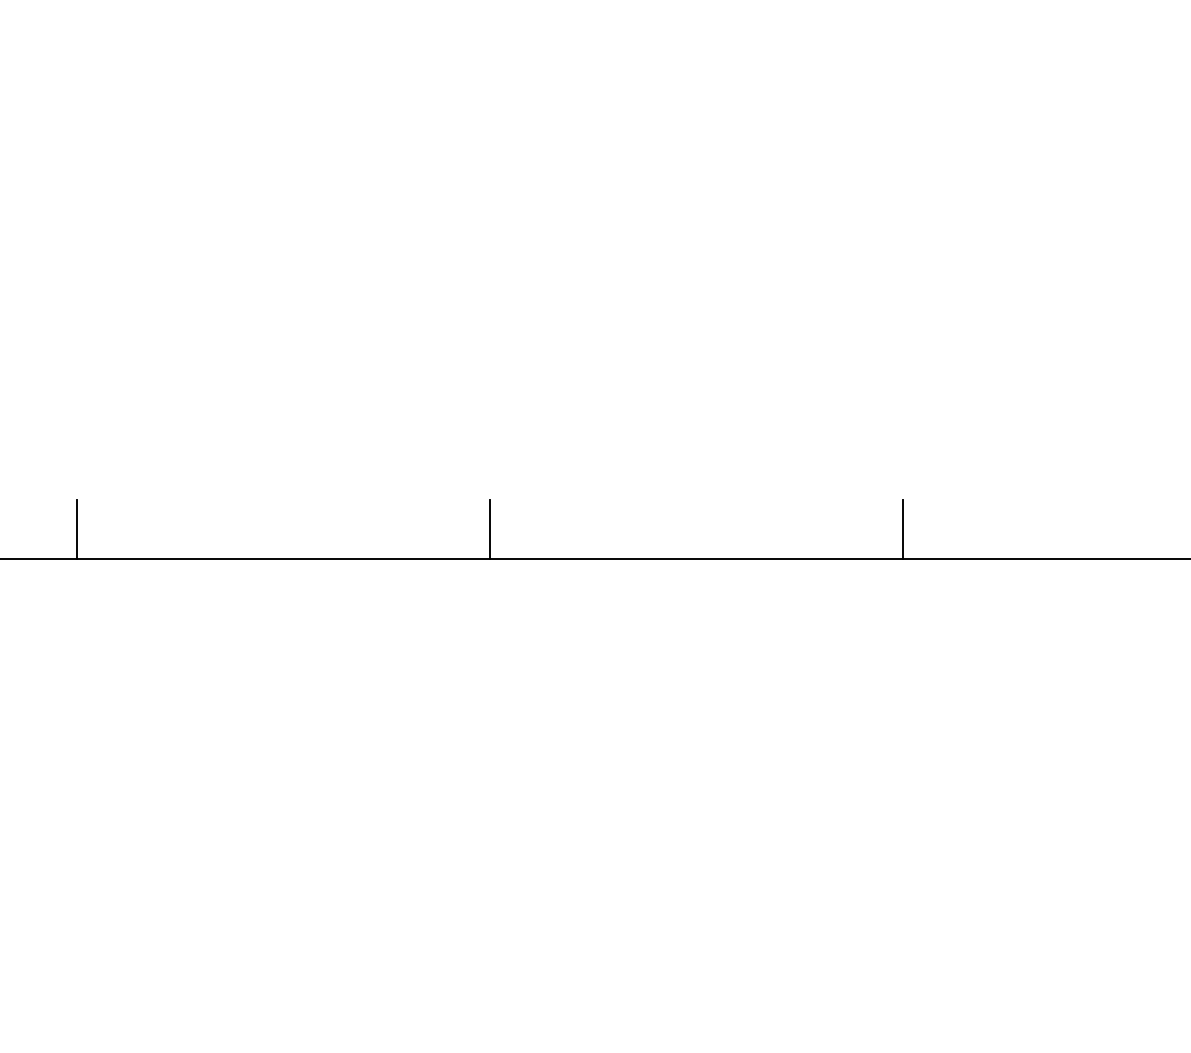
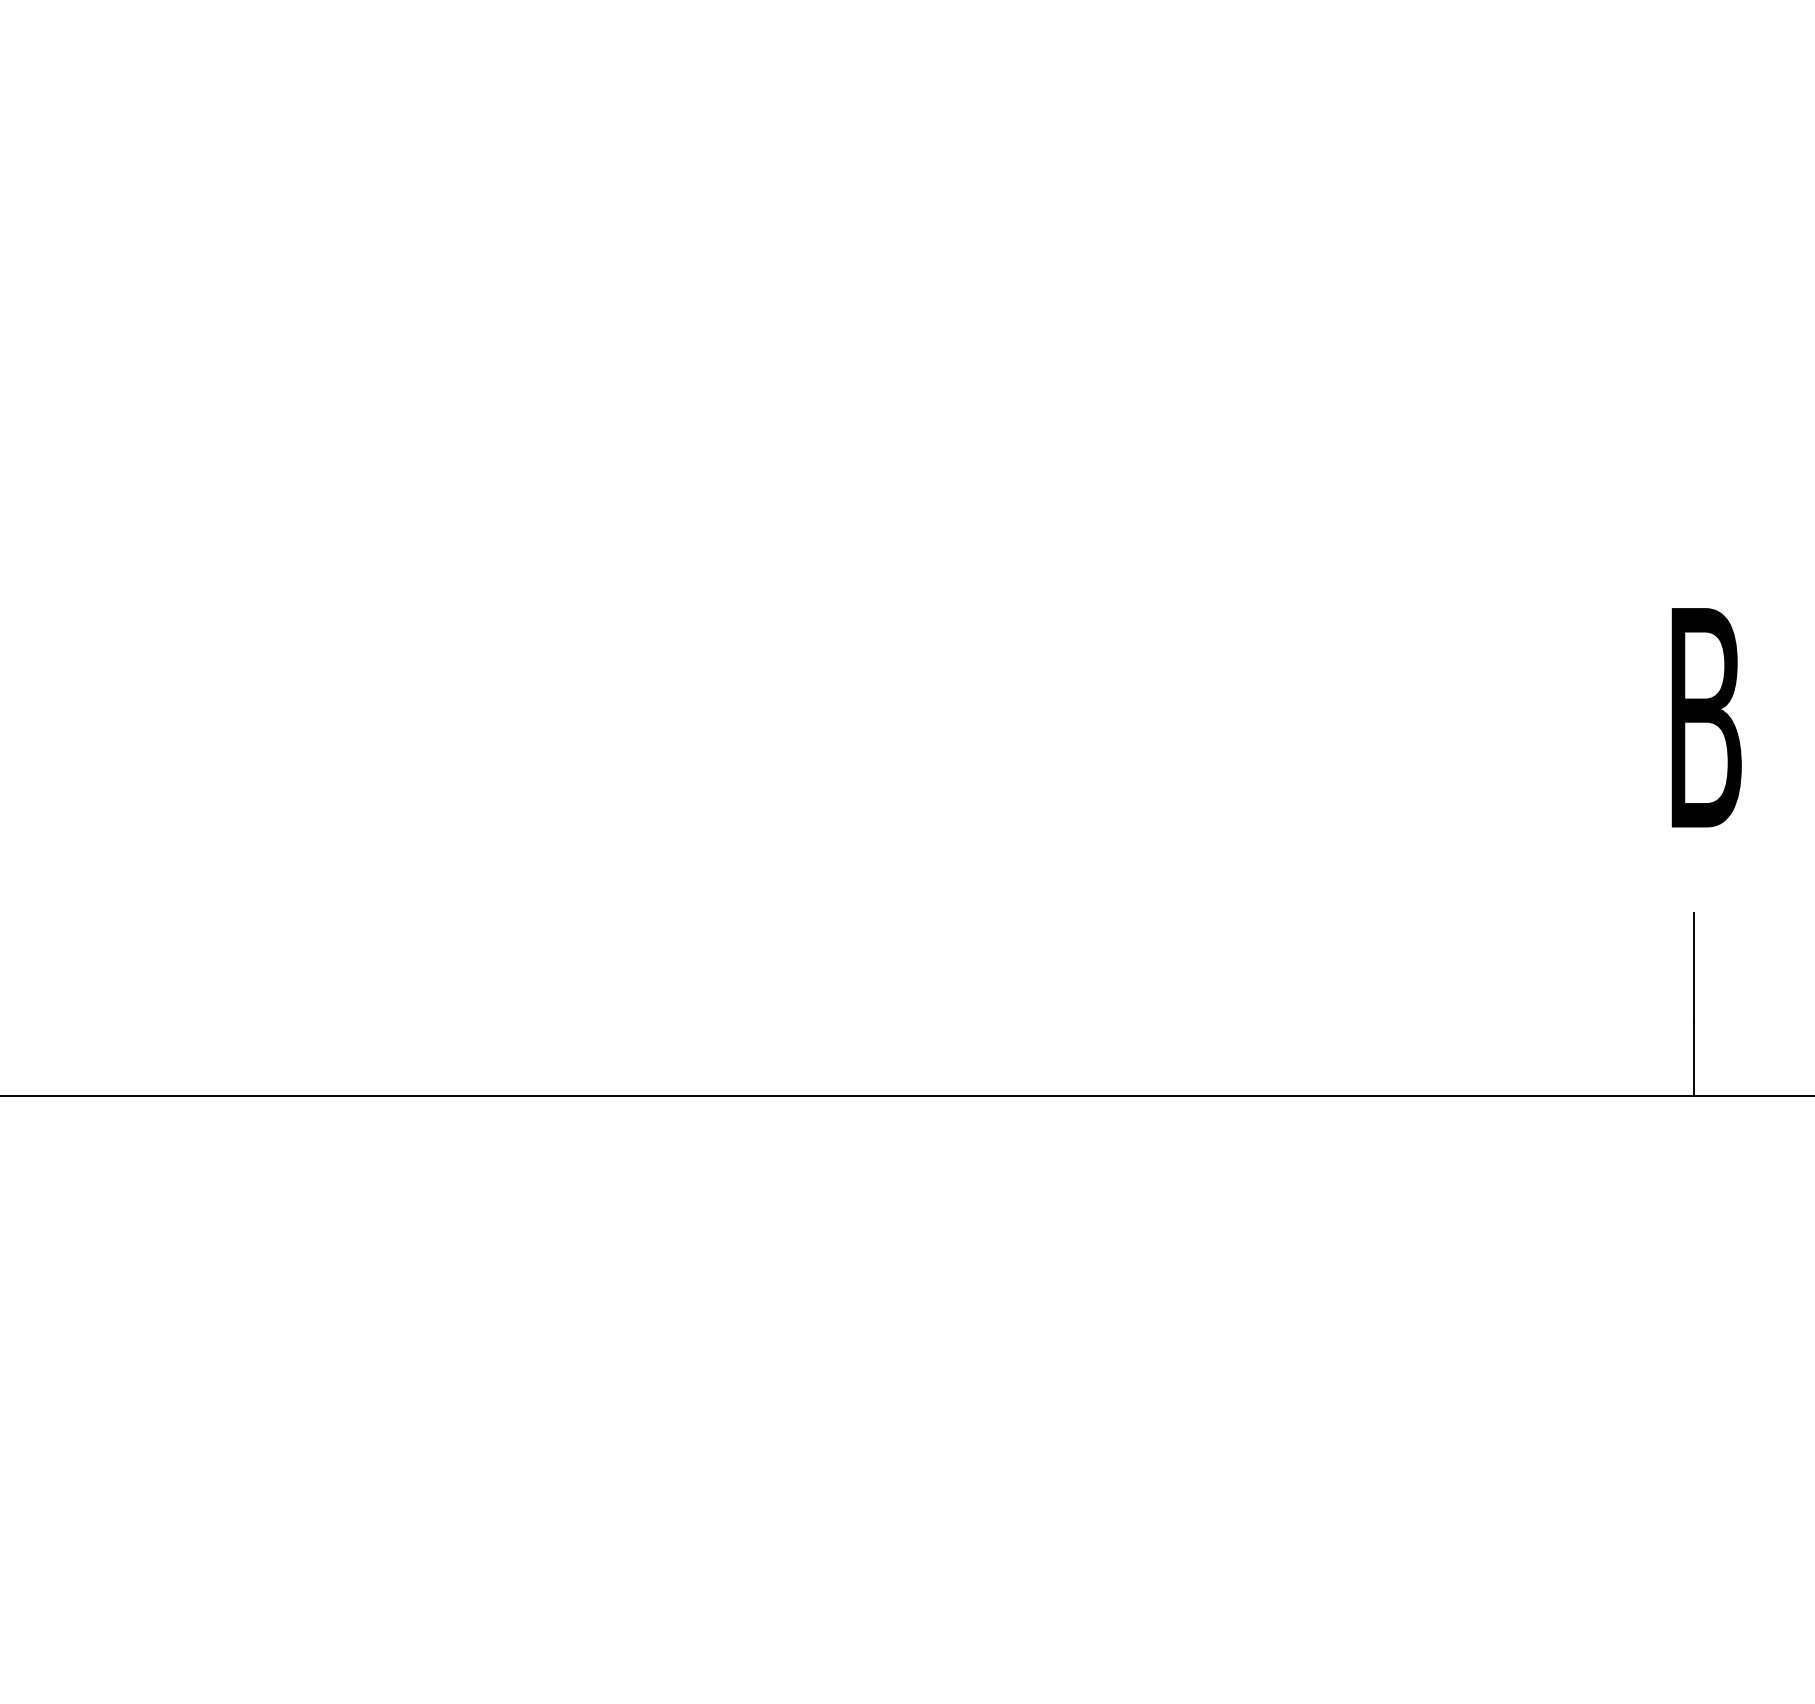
line: (76, 528) -> (158, 1058), removed
line: (489, 528) -> (670, 1058), removed
line: (902, 528) -> (1182, 1058), removed

